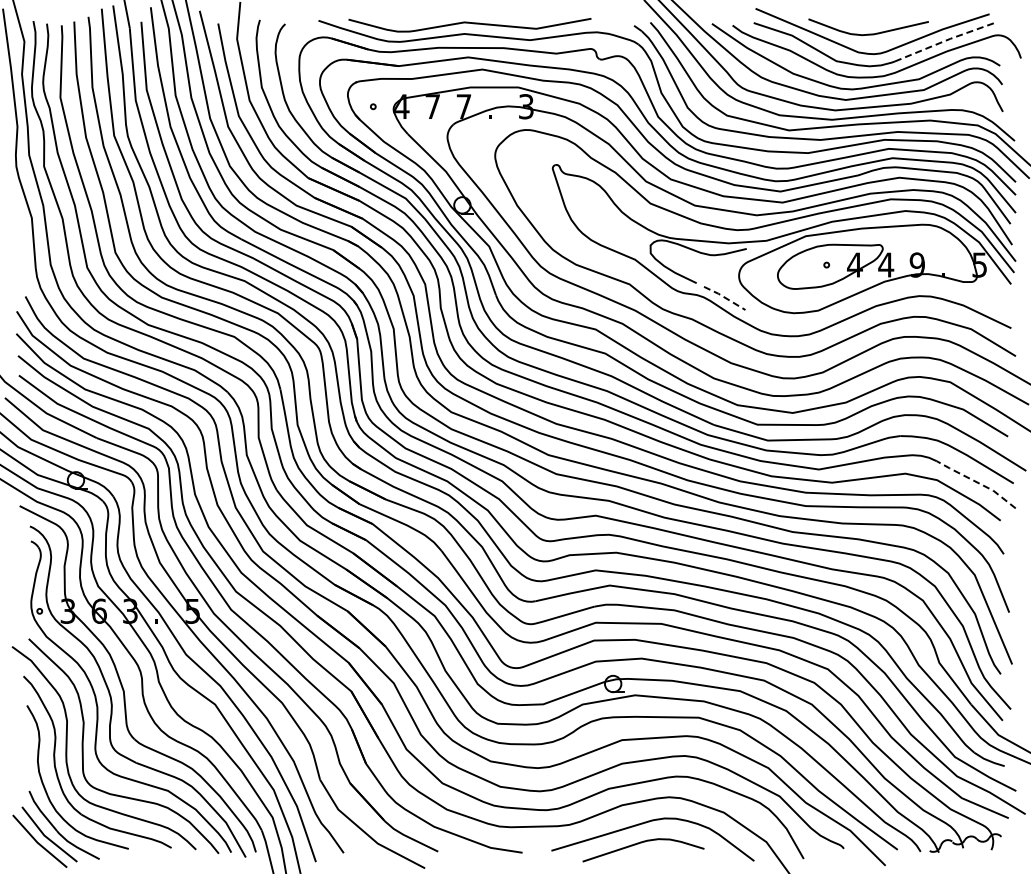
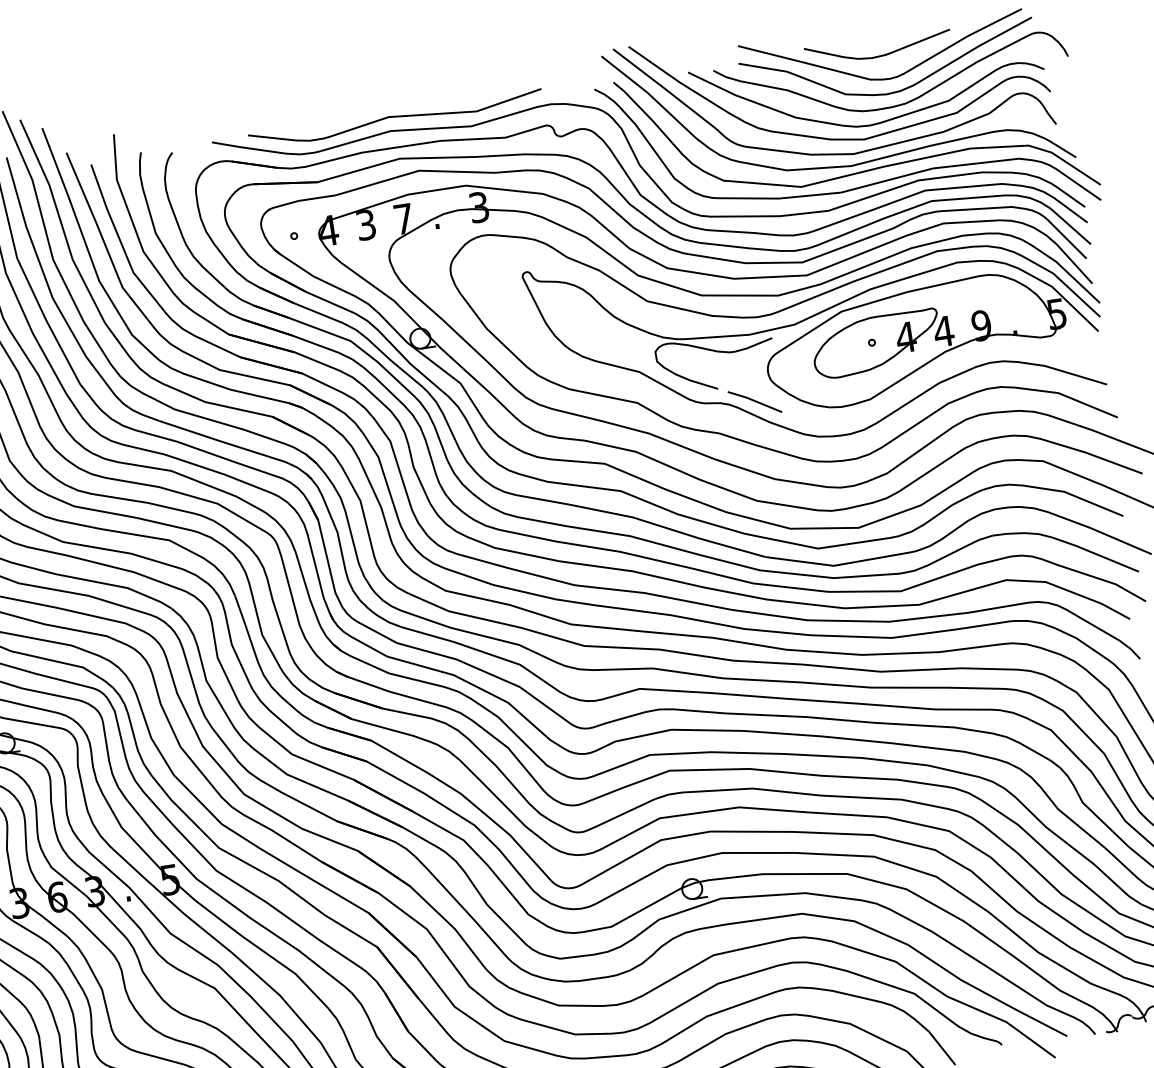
line: (946, 40) -> (974, 48), dashed -> solid
text: (432, 106) -> (365, 224), 7 -> 3
line: (724, 297) -> (754, 400), dashed -> solid
line: (977, 482) -> (1094, 577), dashed -> solid

